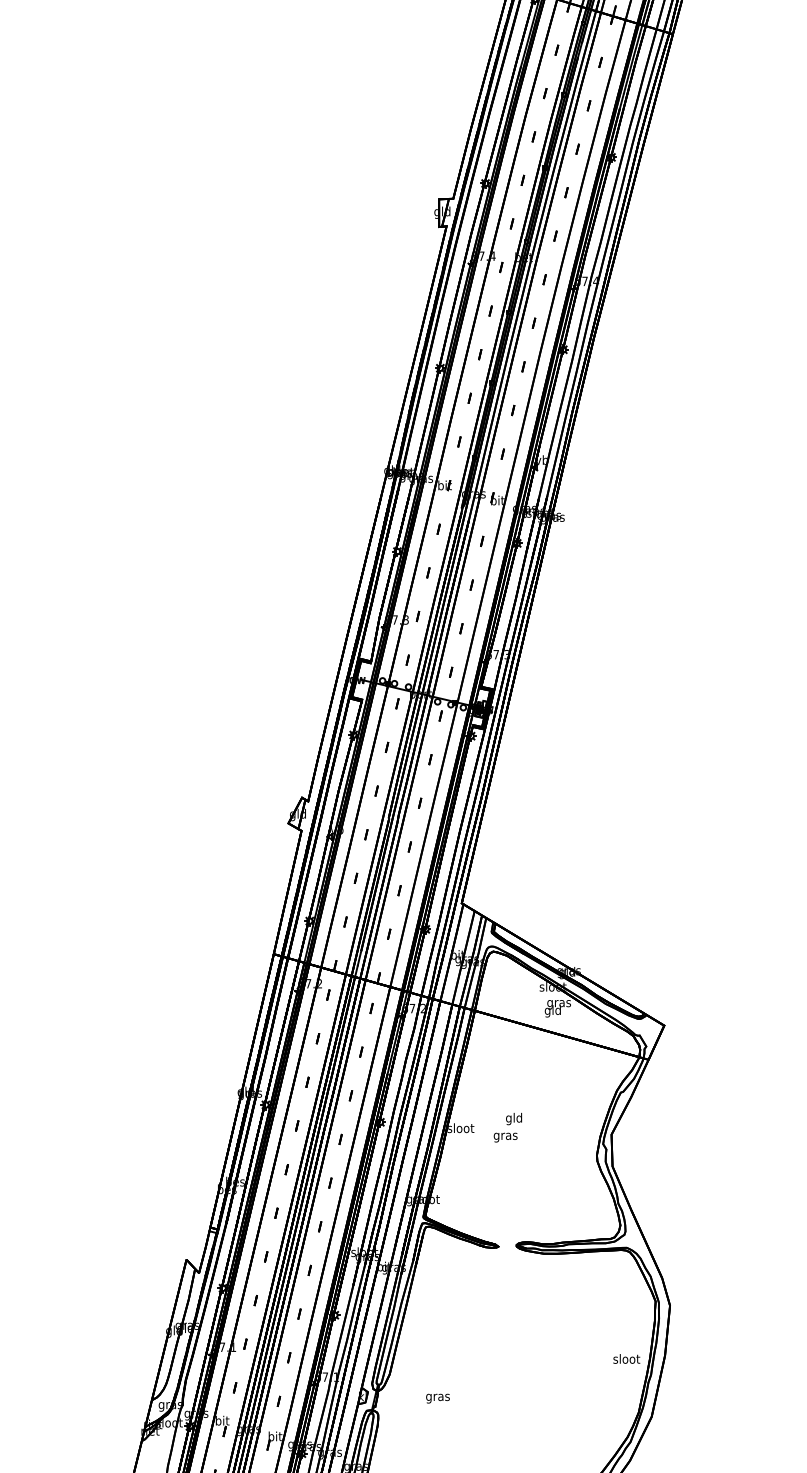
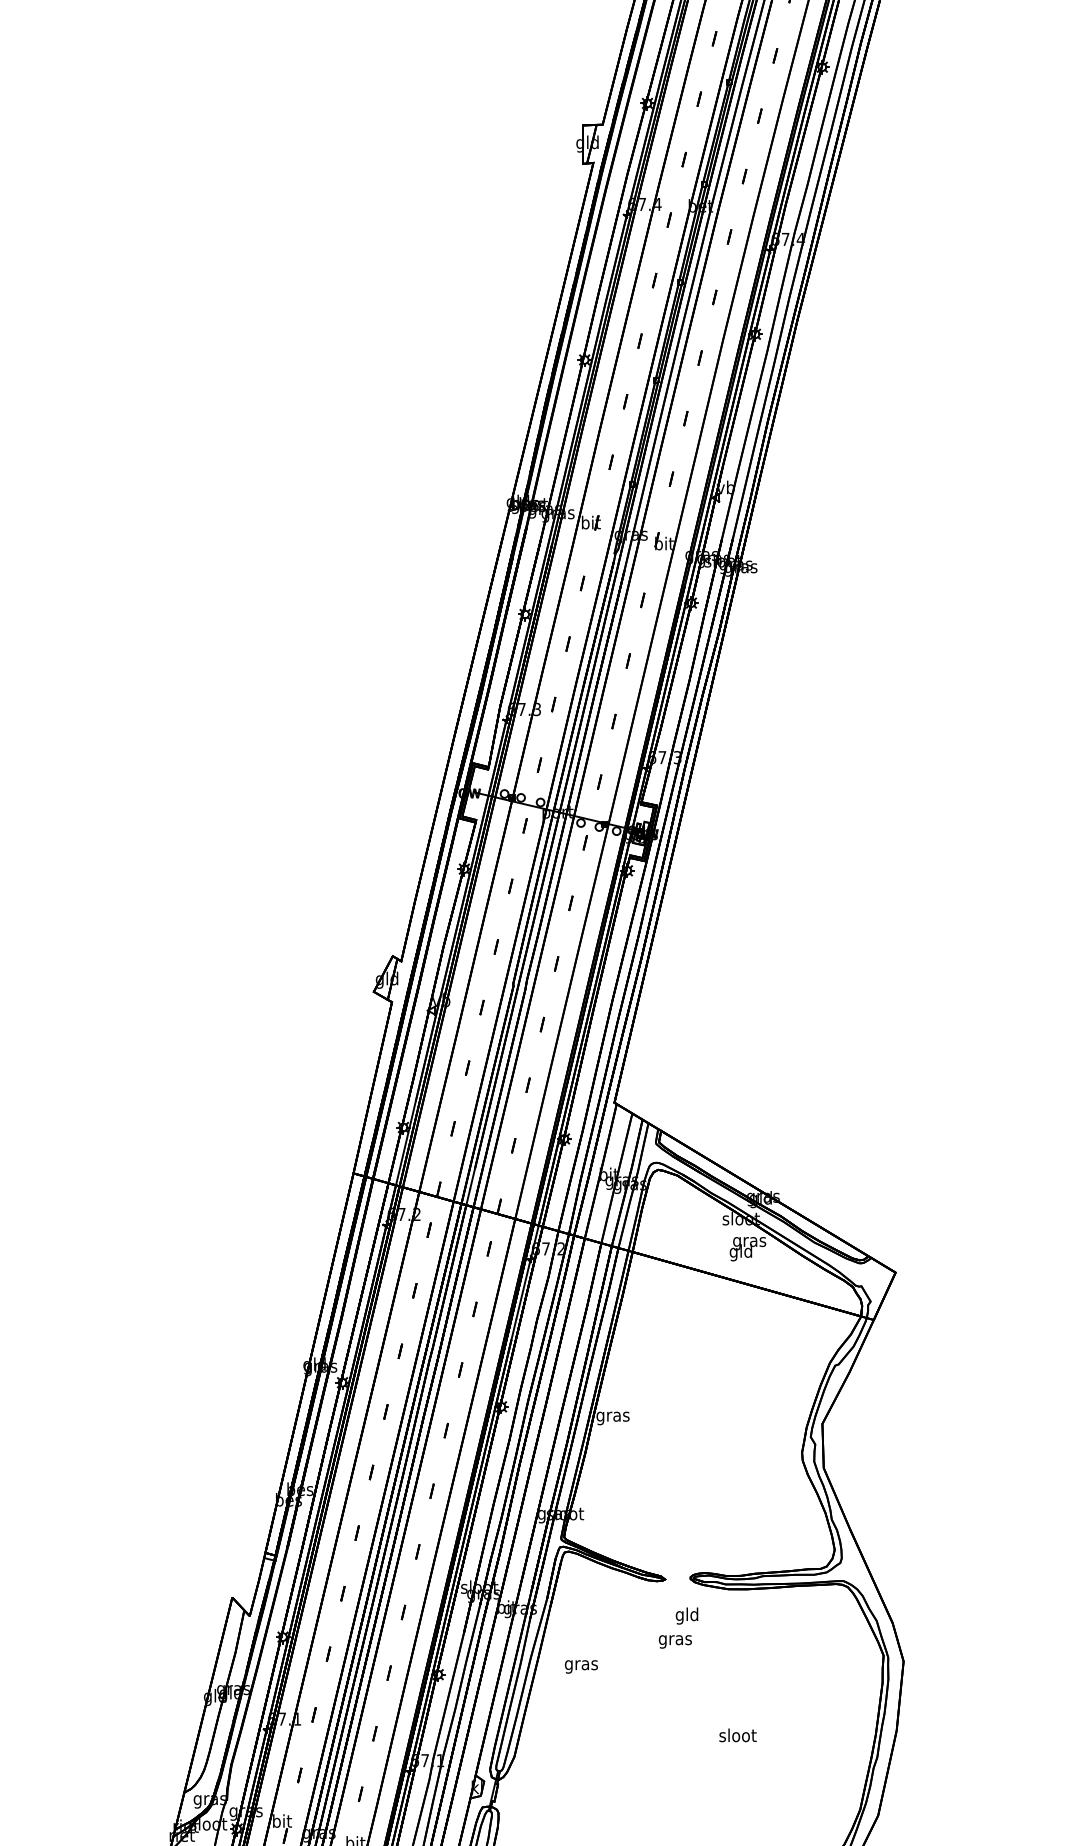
text: (507, 1127) -> (677, 1627), moved
text: (460, 1129) -> (612, 1416), sloot -> gras
text: (626, 1358) -> (737, 1734), moved
text: (437, 1398) -> (580, 1666), moved

